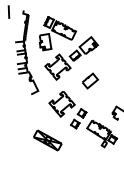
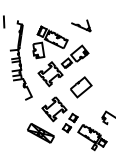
part: (90, 15) -> (81, 25), added
part: (90, 80) -> (81, 86), size x1.43
part: (47, 140) -> (40, 133), moved

